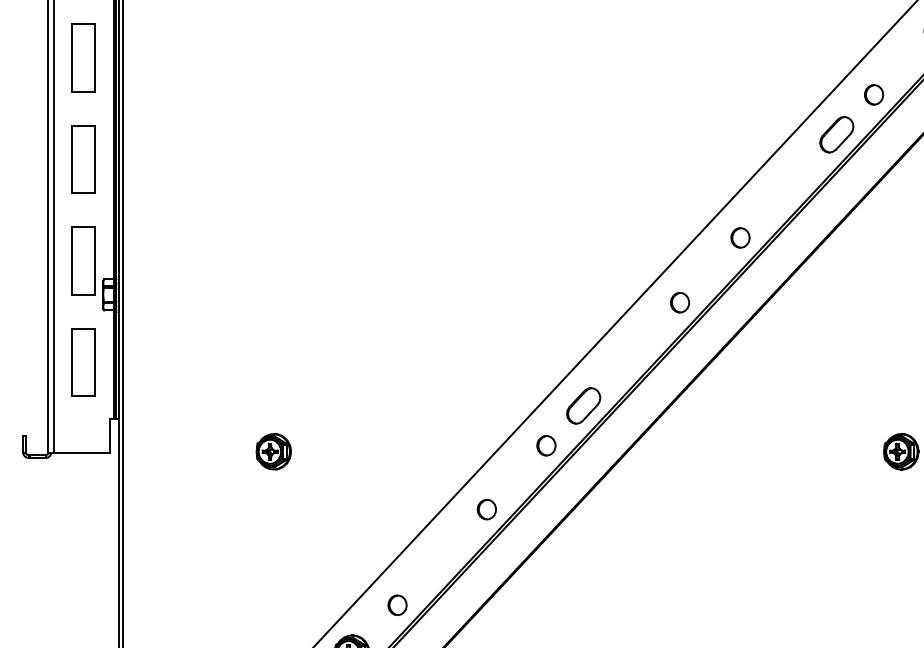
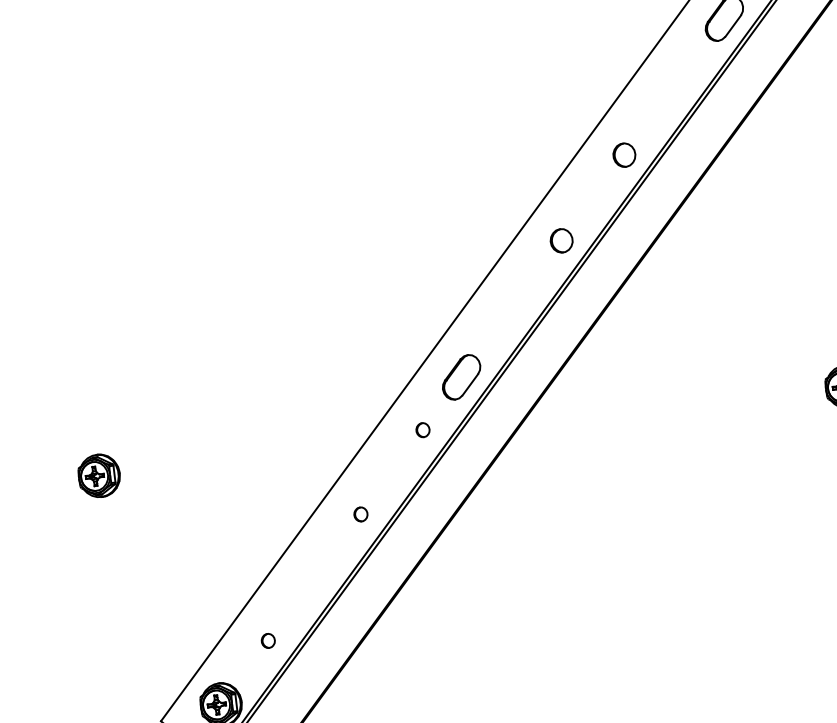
part: (546, 445) -> (422, 429), size x0.6
part: (486, 509) -> (360, 514), size x0.6
part: (397, 604) -> (268, 640), size x0.6

